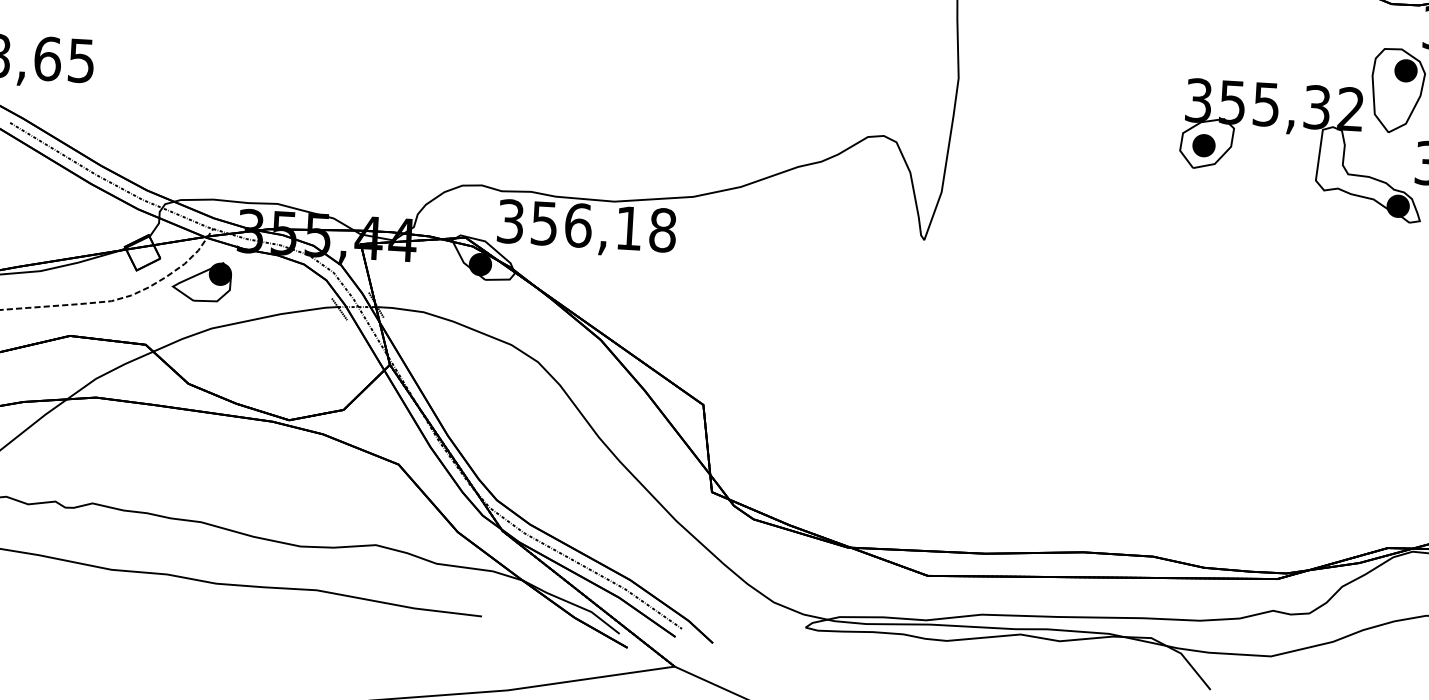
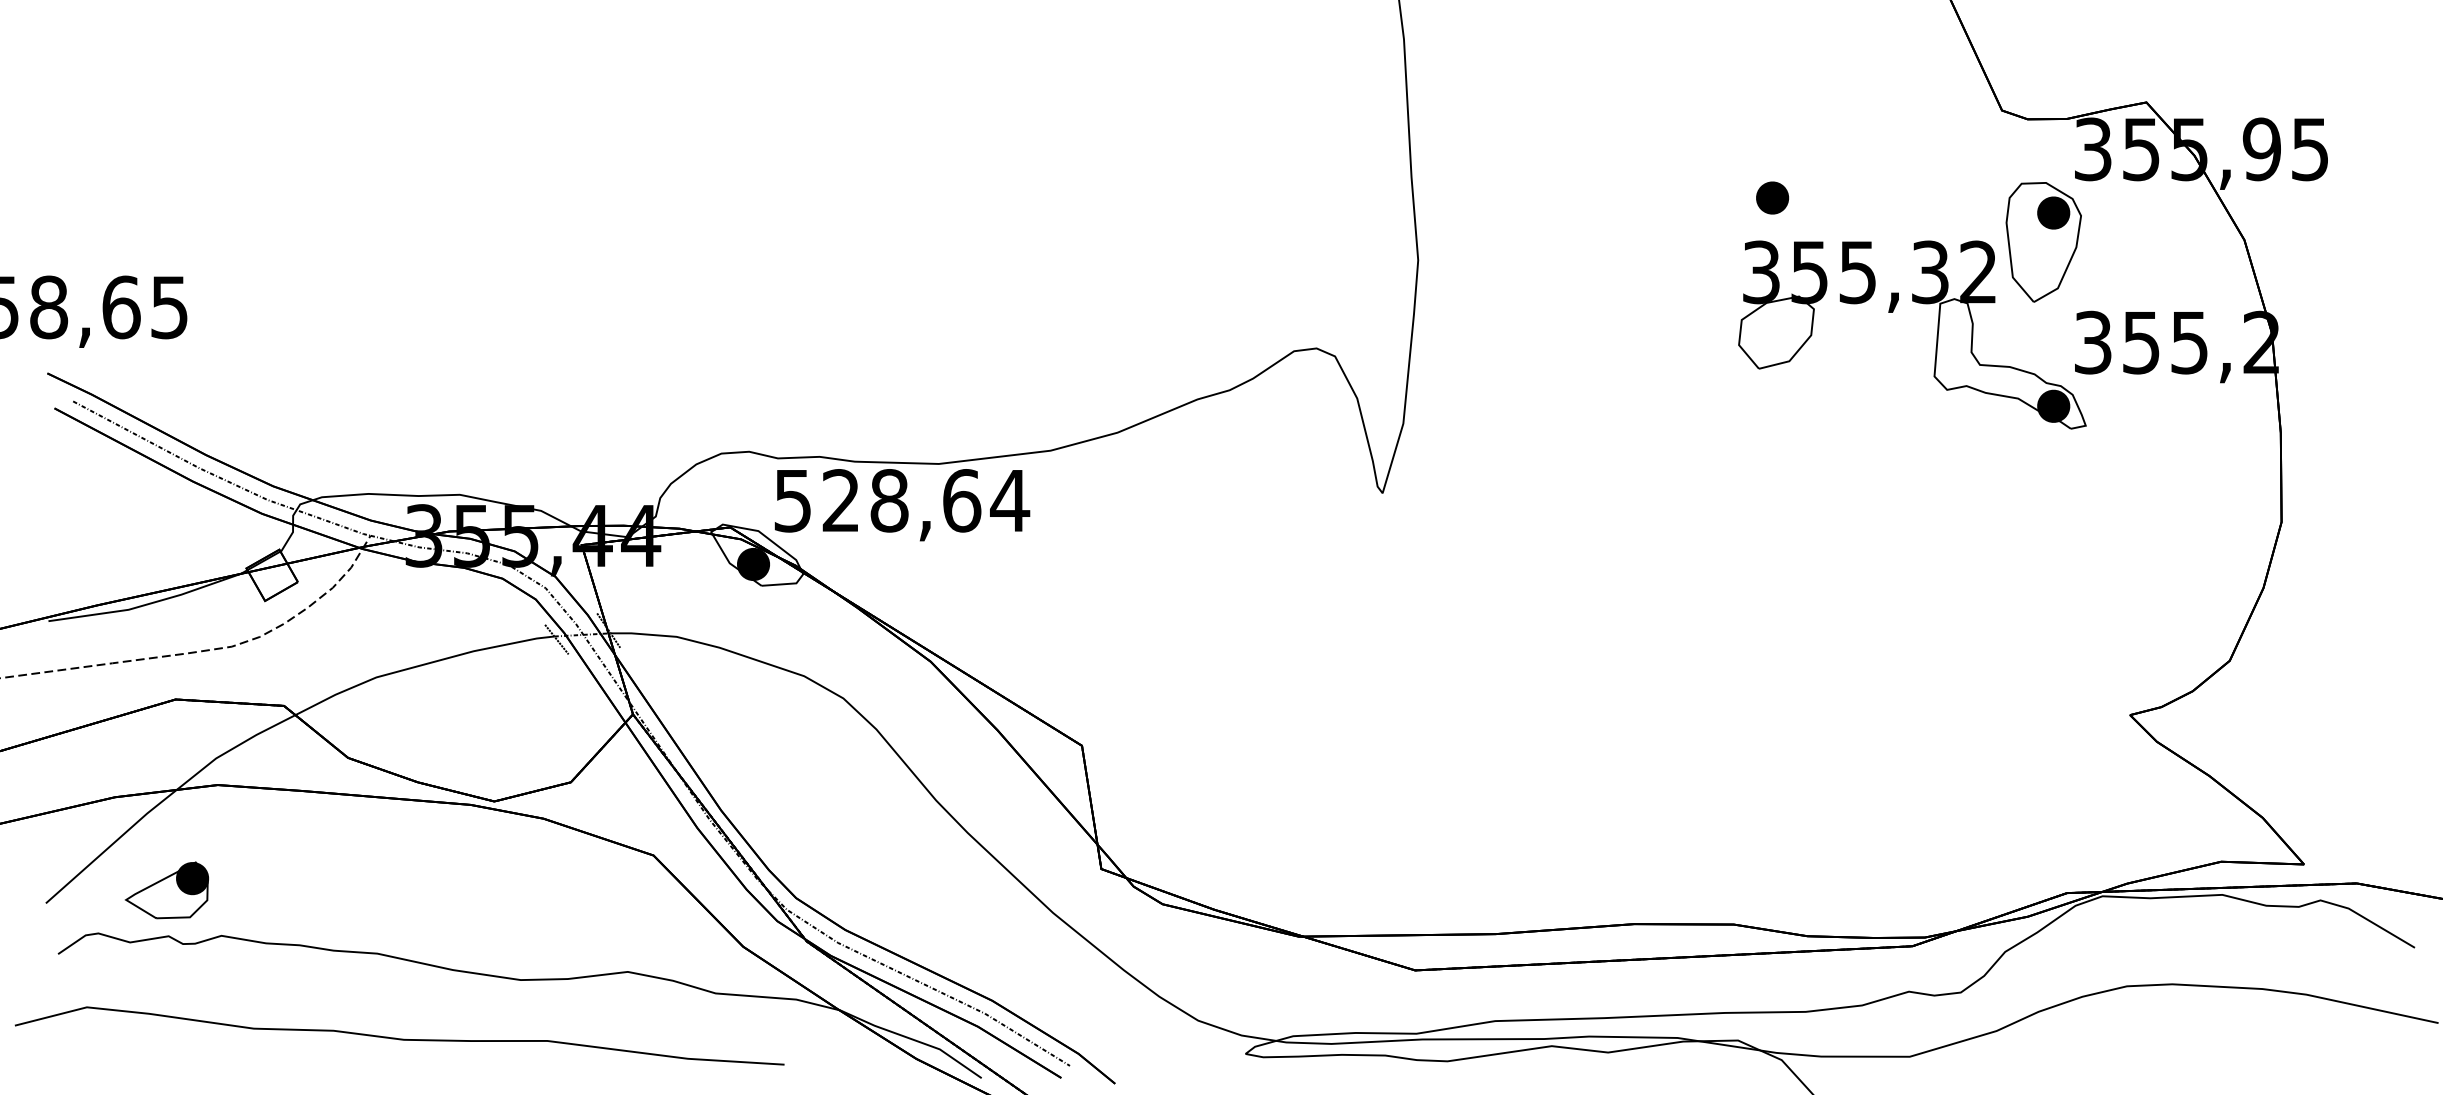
part: (1203, 145) -> (1772, 197), moved
text: (587, 225) -> (902, 500), 356,18 -> 528,64
part: (201, 281) -> (166, 890), moved

